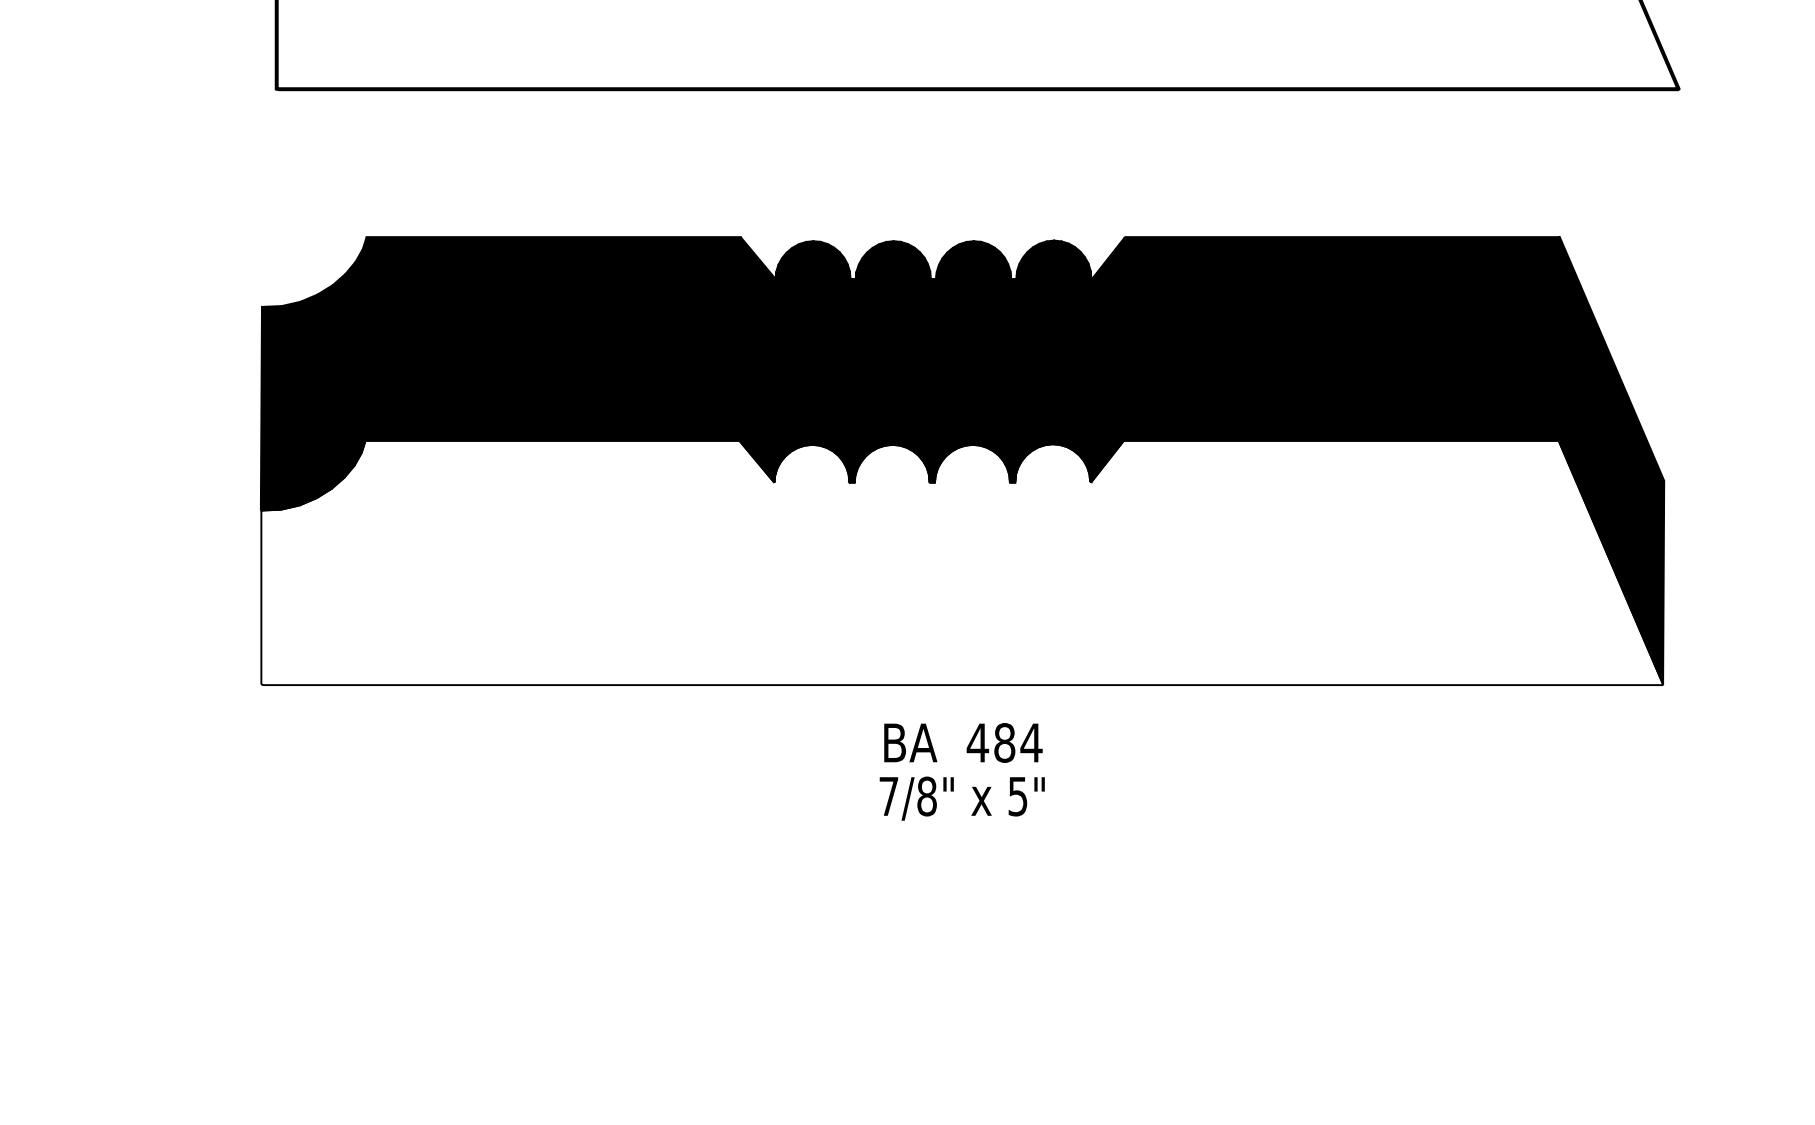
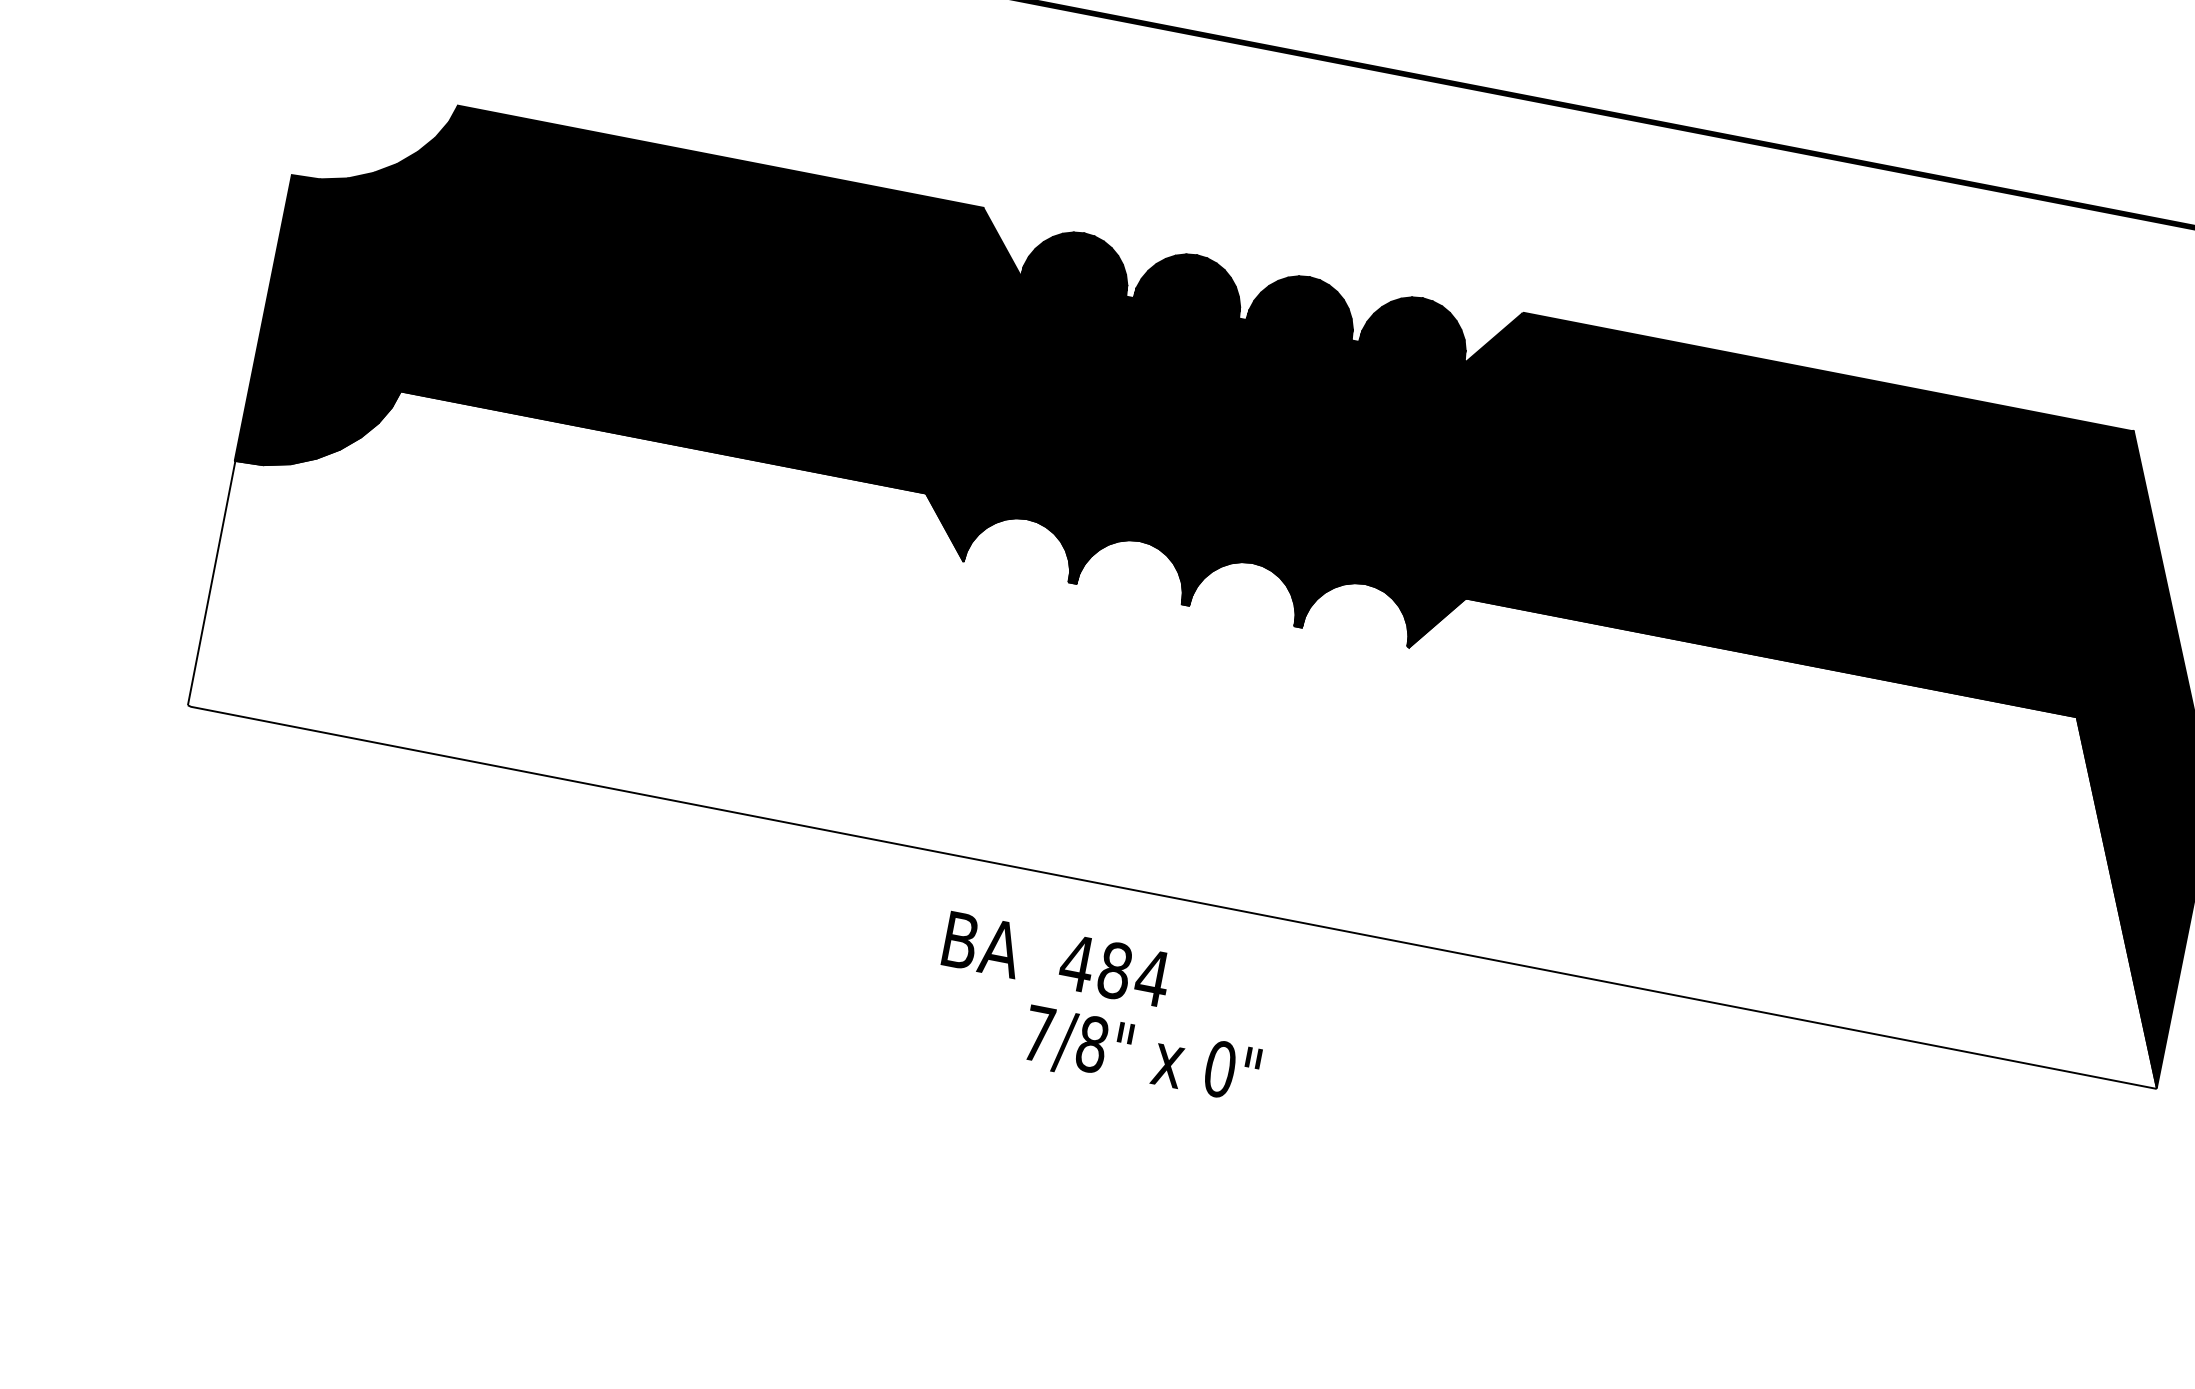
text: (963, 742) -> (1057, 958), moved
text: (1017, 796) -> (1219, 1069), 5" -> 0"

